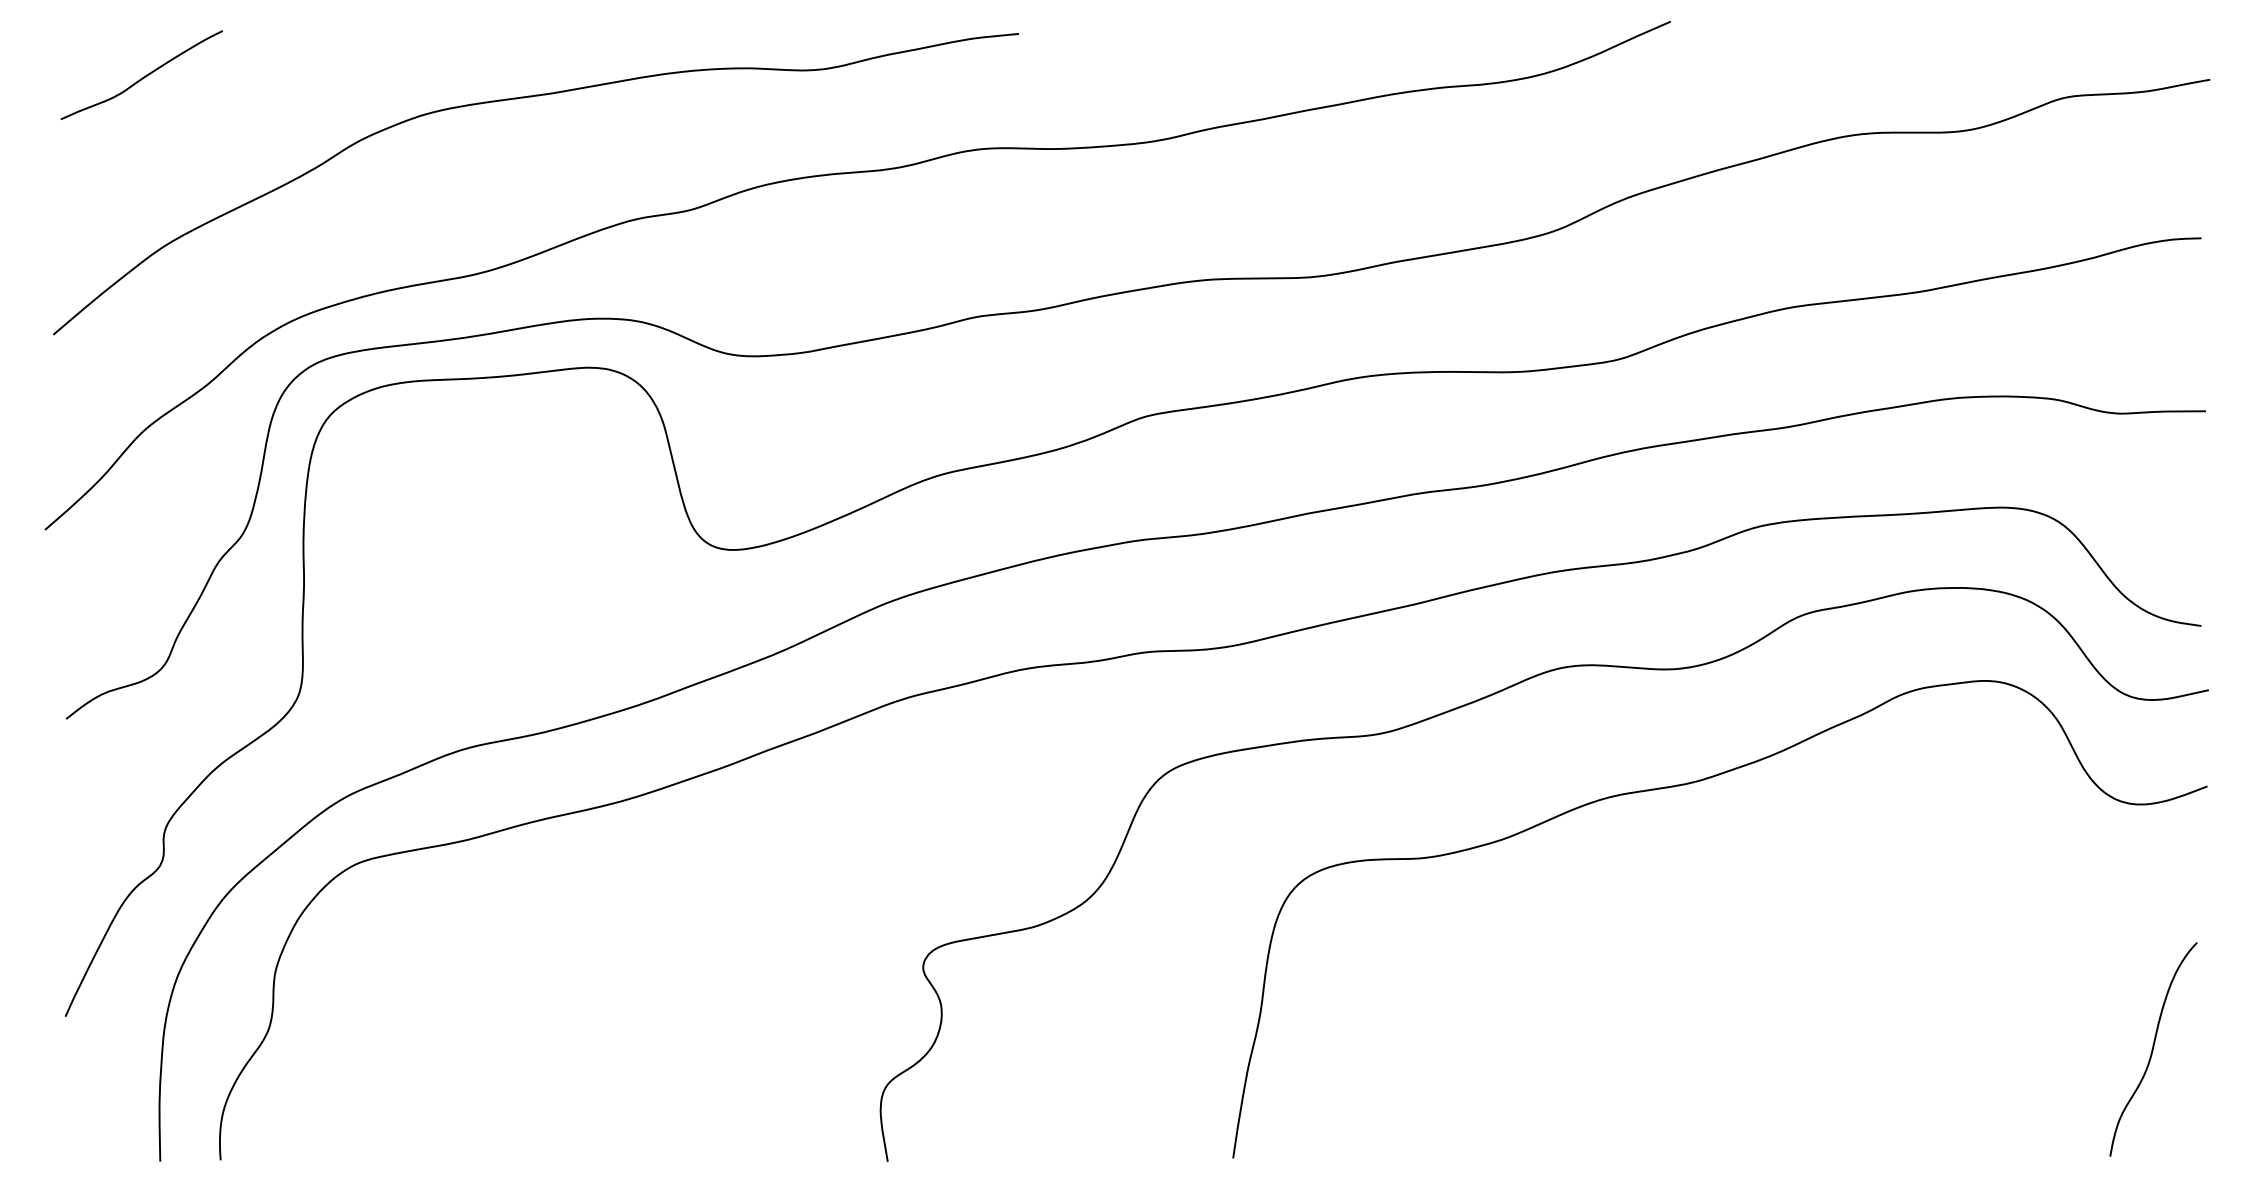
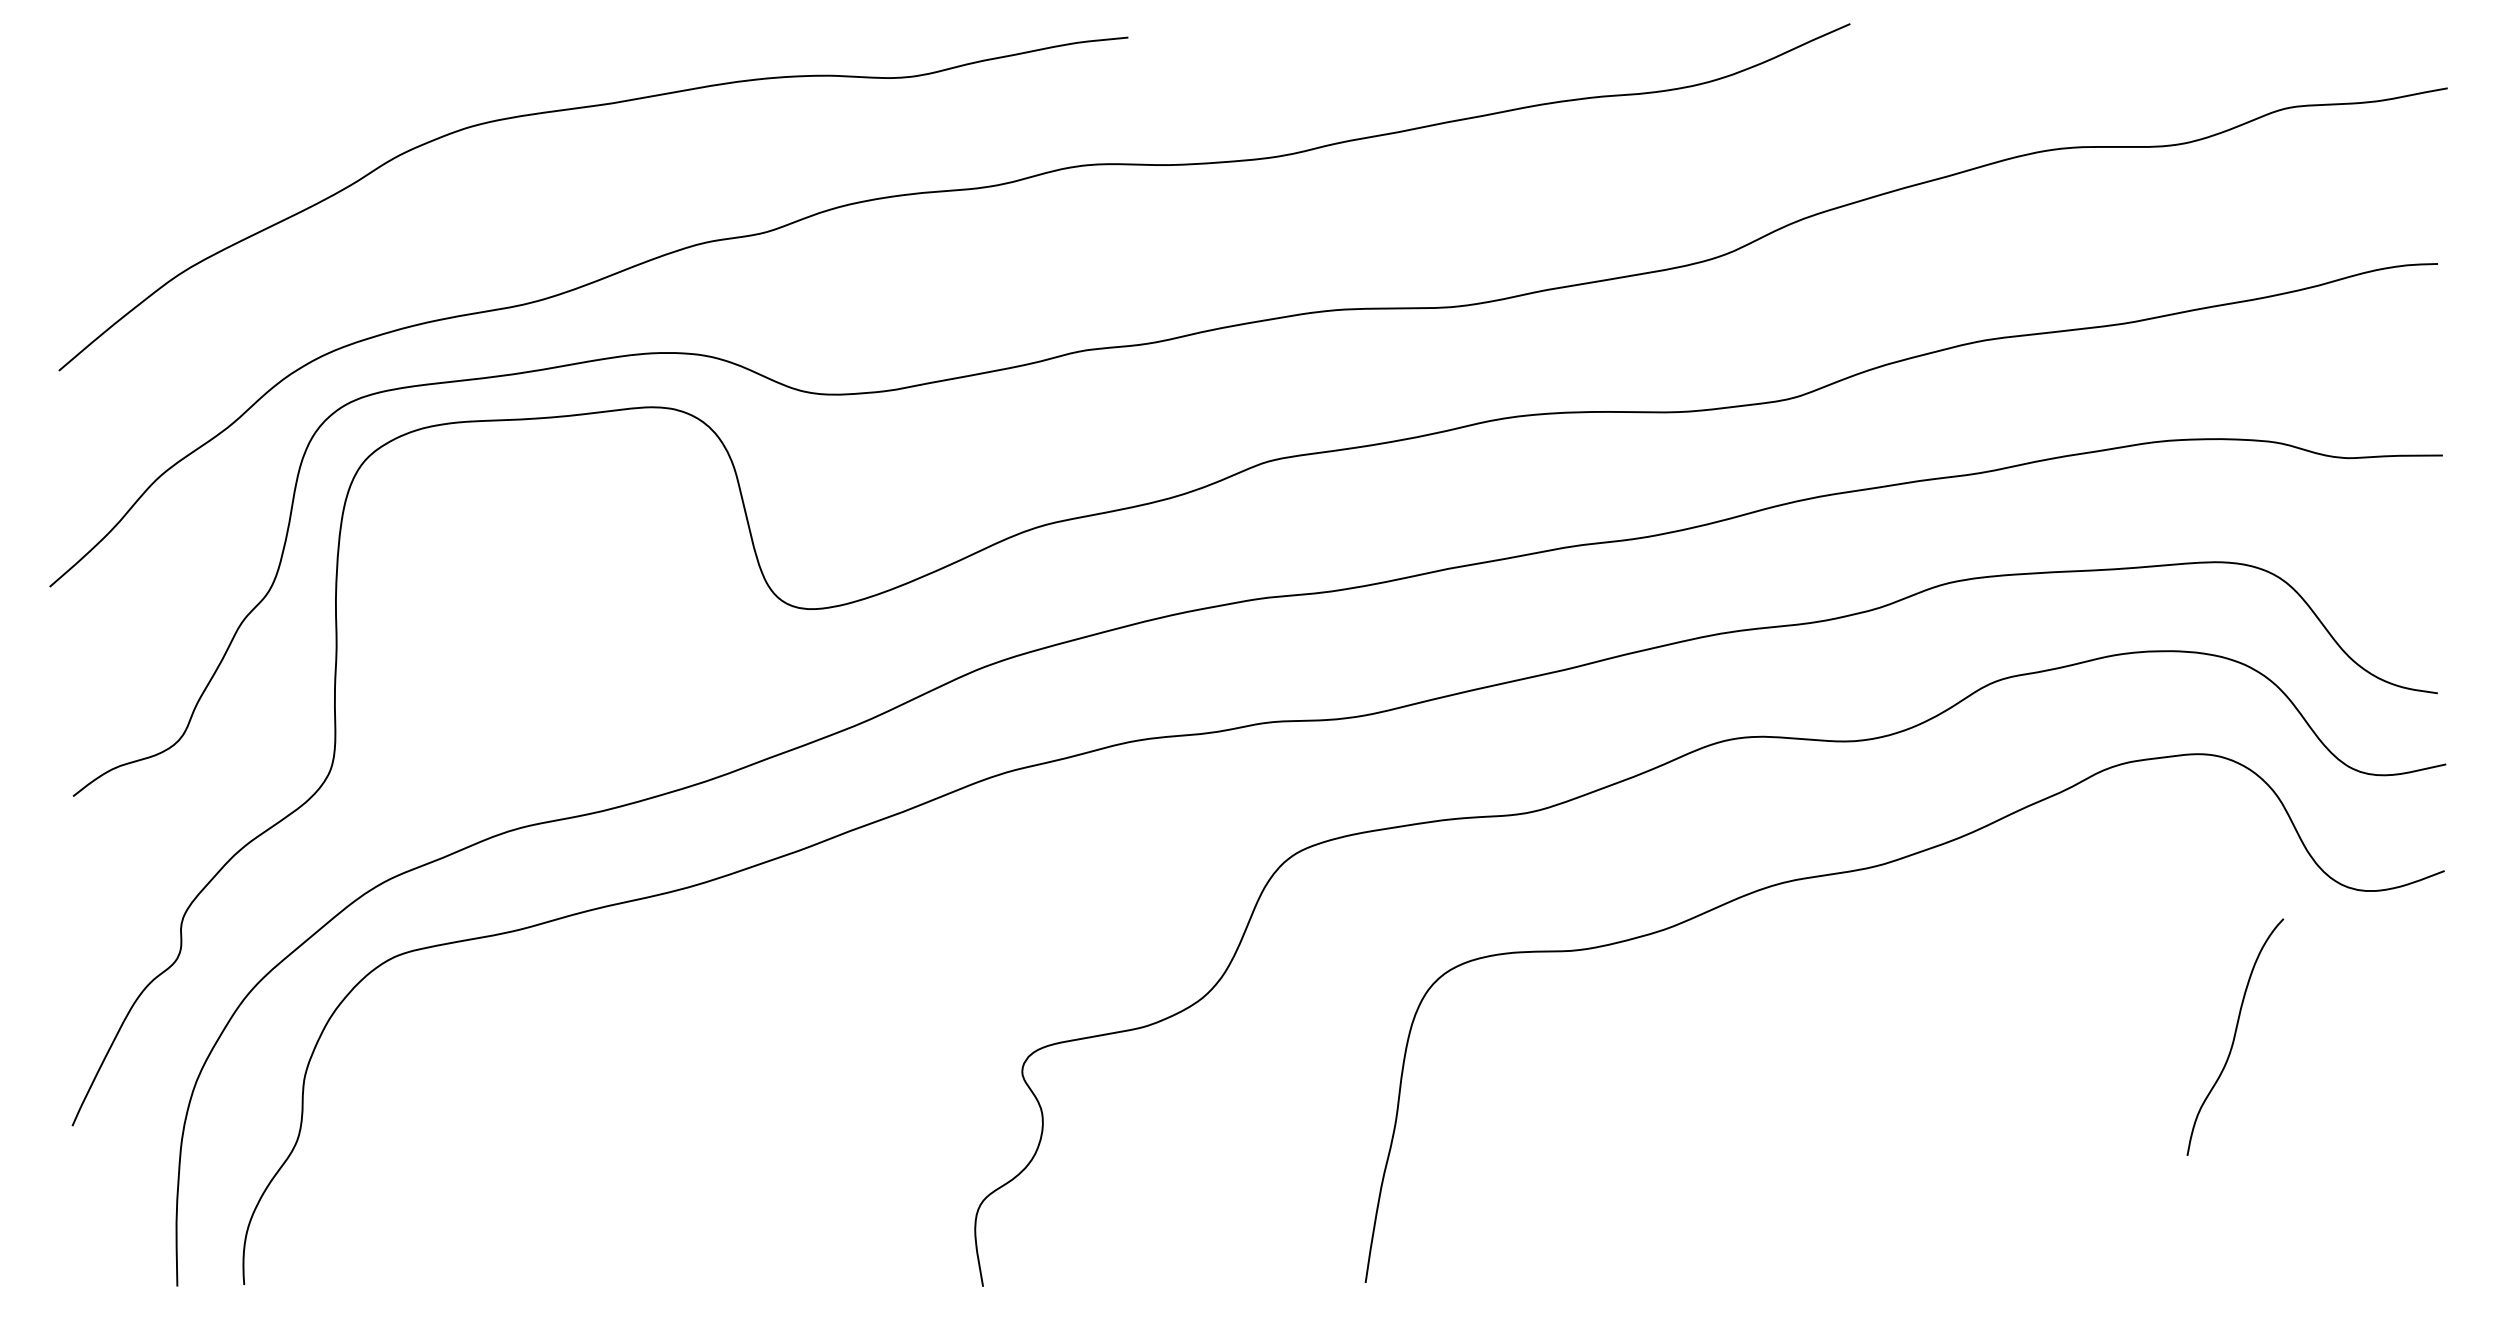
curve: (143, 76) -> (158, 84), removed
curve: (2153, 1049) -> (2235, 1037), moved

